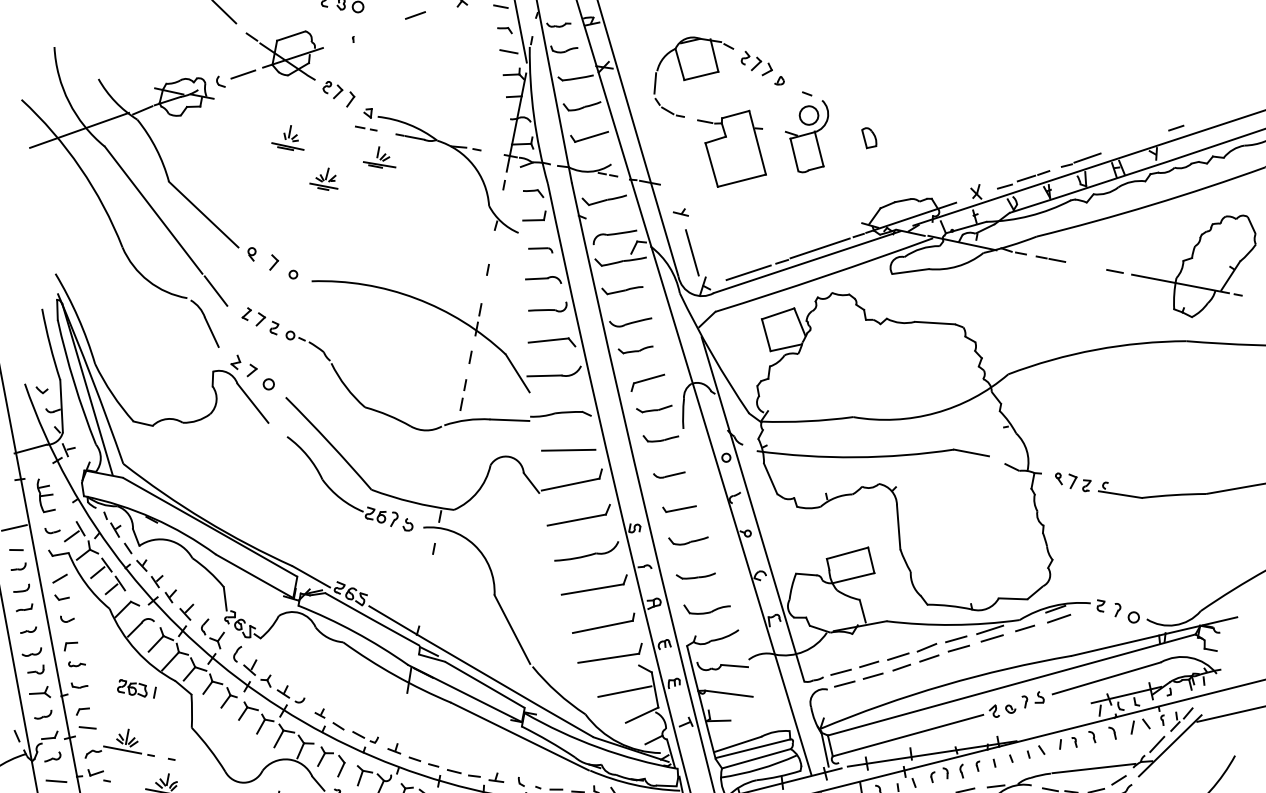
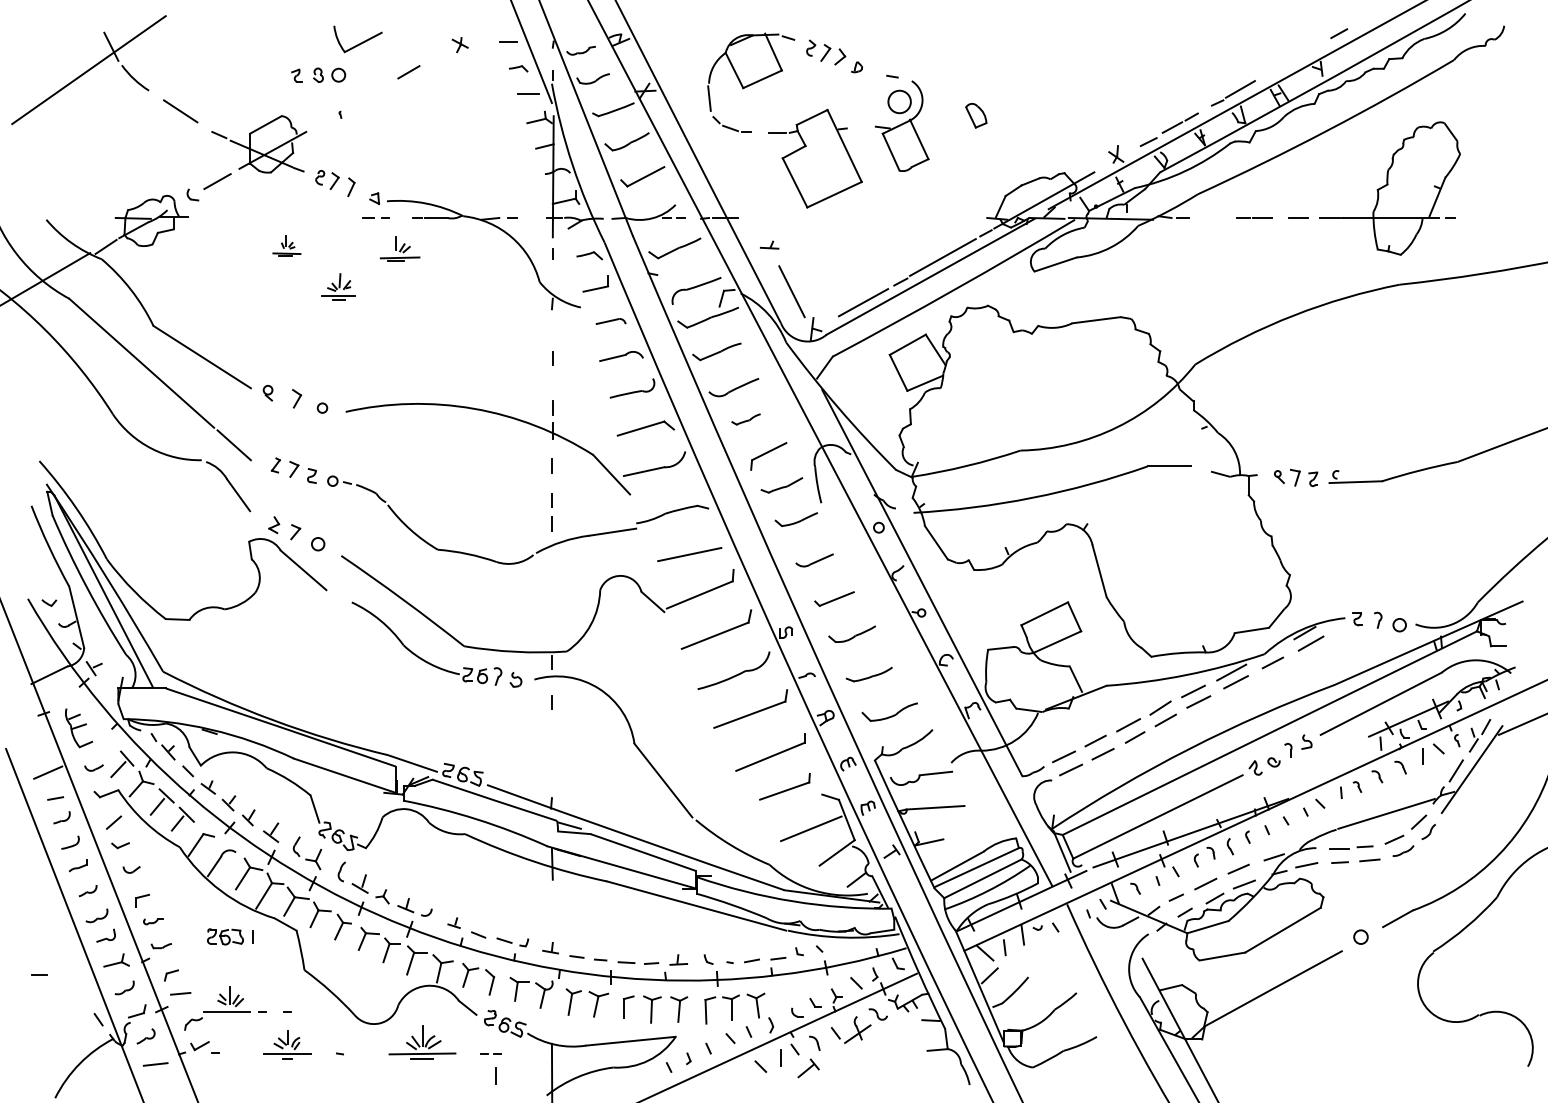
part: (289, 137) -> (286, 245), size x0.7
line: (1050, 258) -> (1254, 217), moved
part: (634, 349) -> (745, 419), size x0.7
part: (609, 653) -> (784, 786), size x0.7

